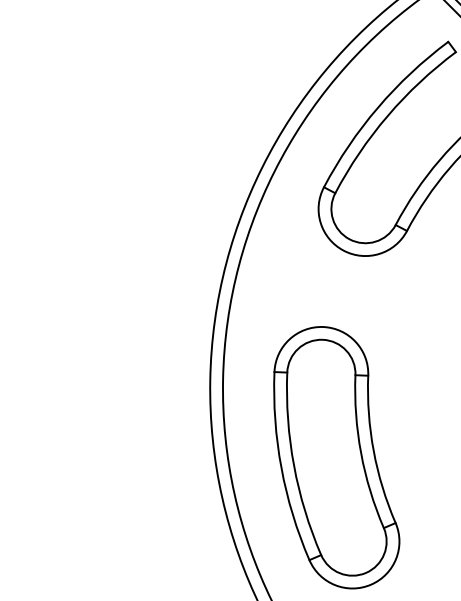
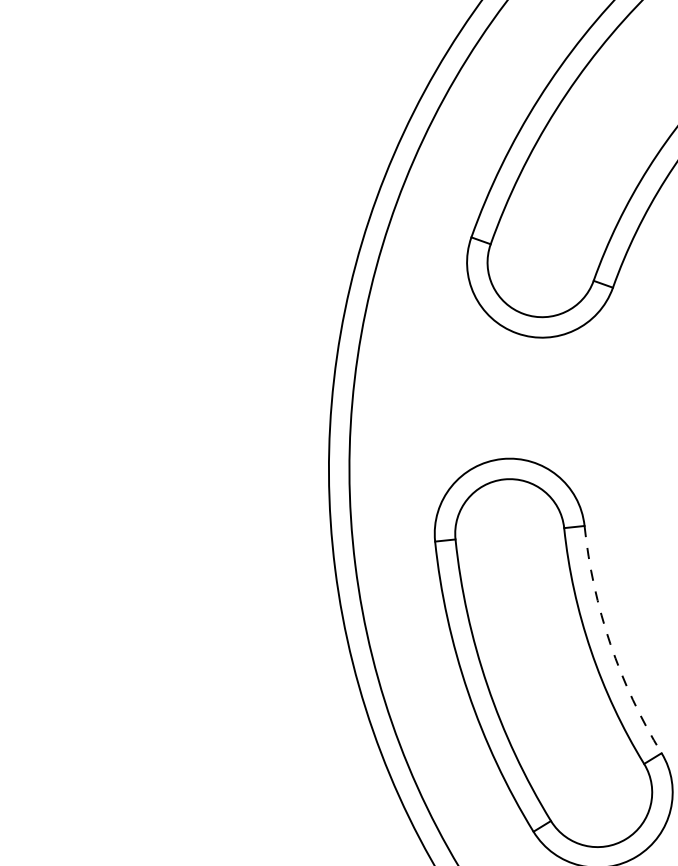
arc: (373, 450) -> (609, 643), solid -> dashed

